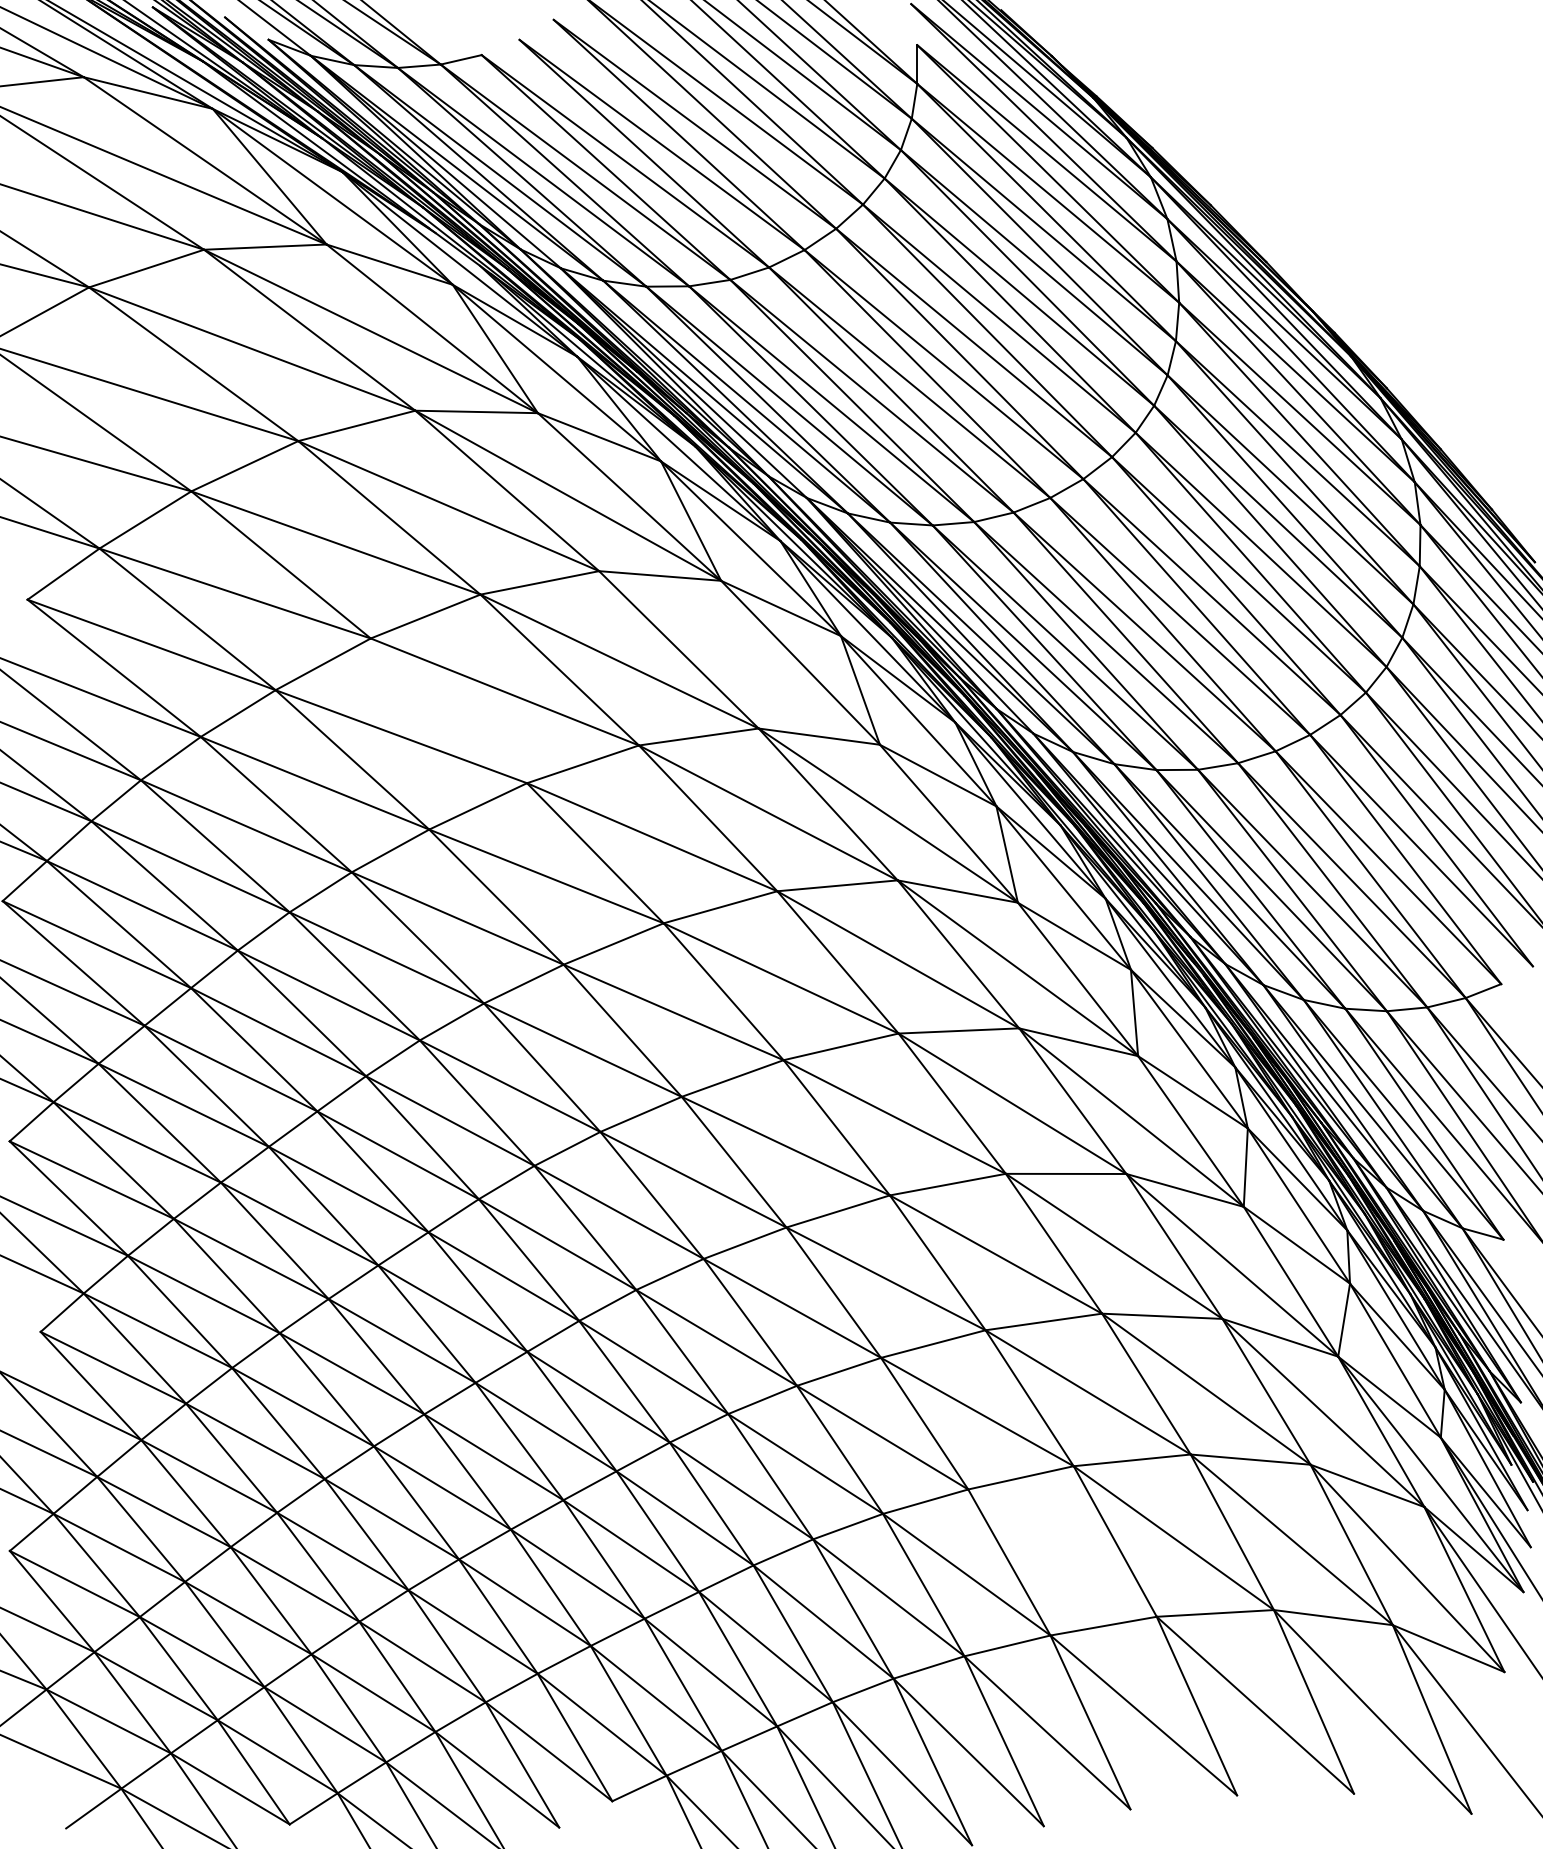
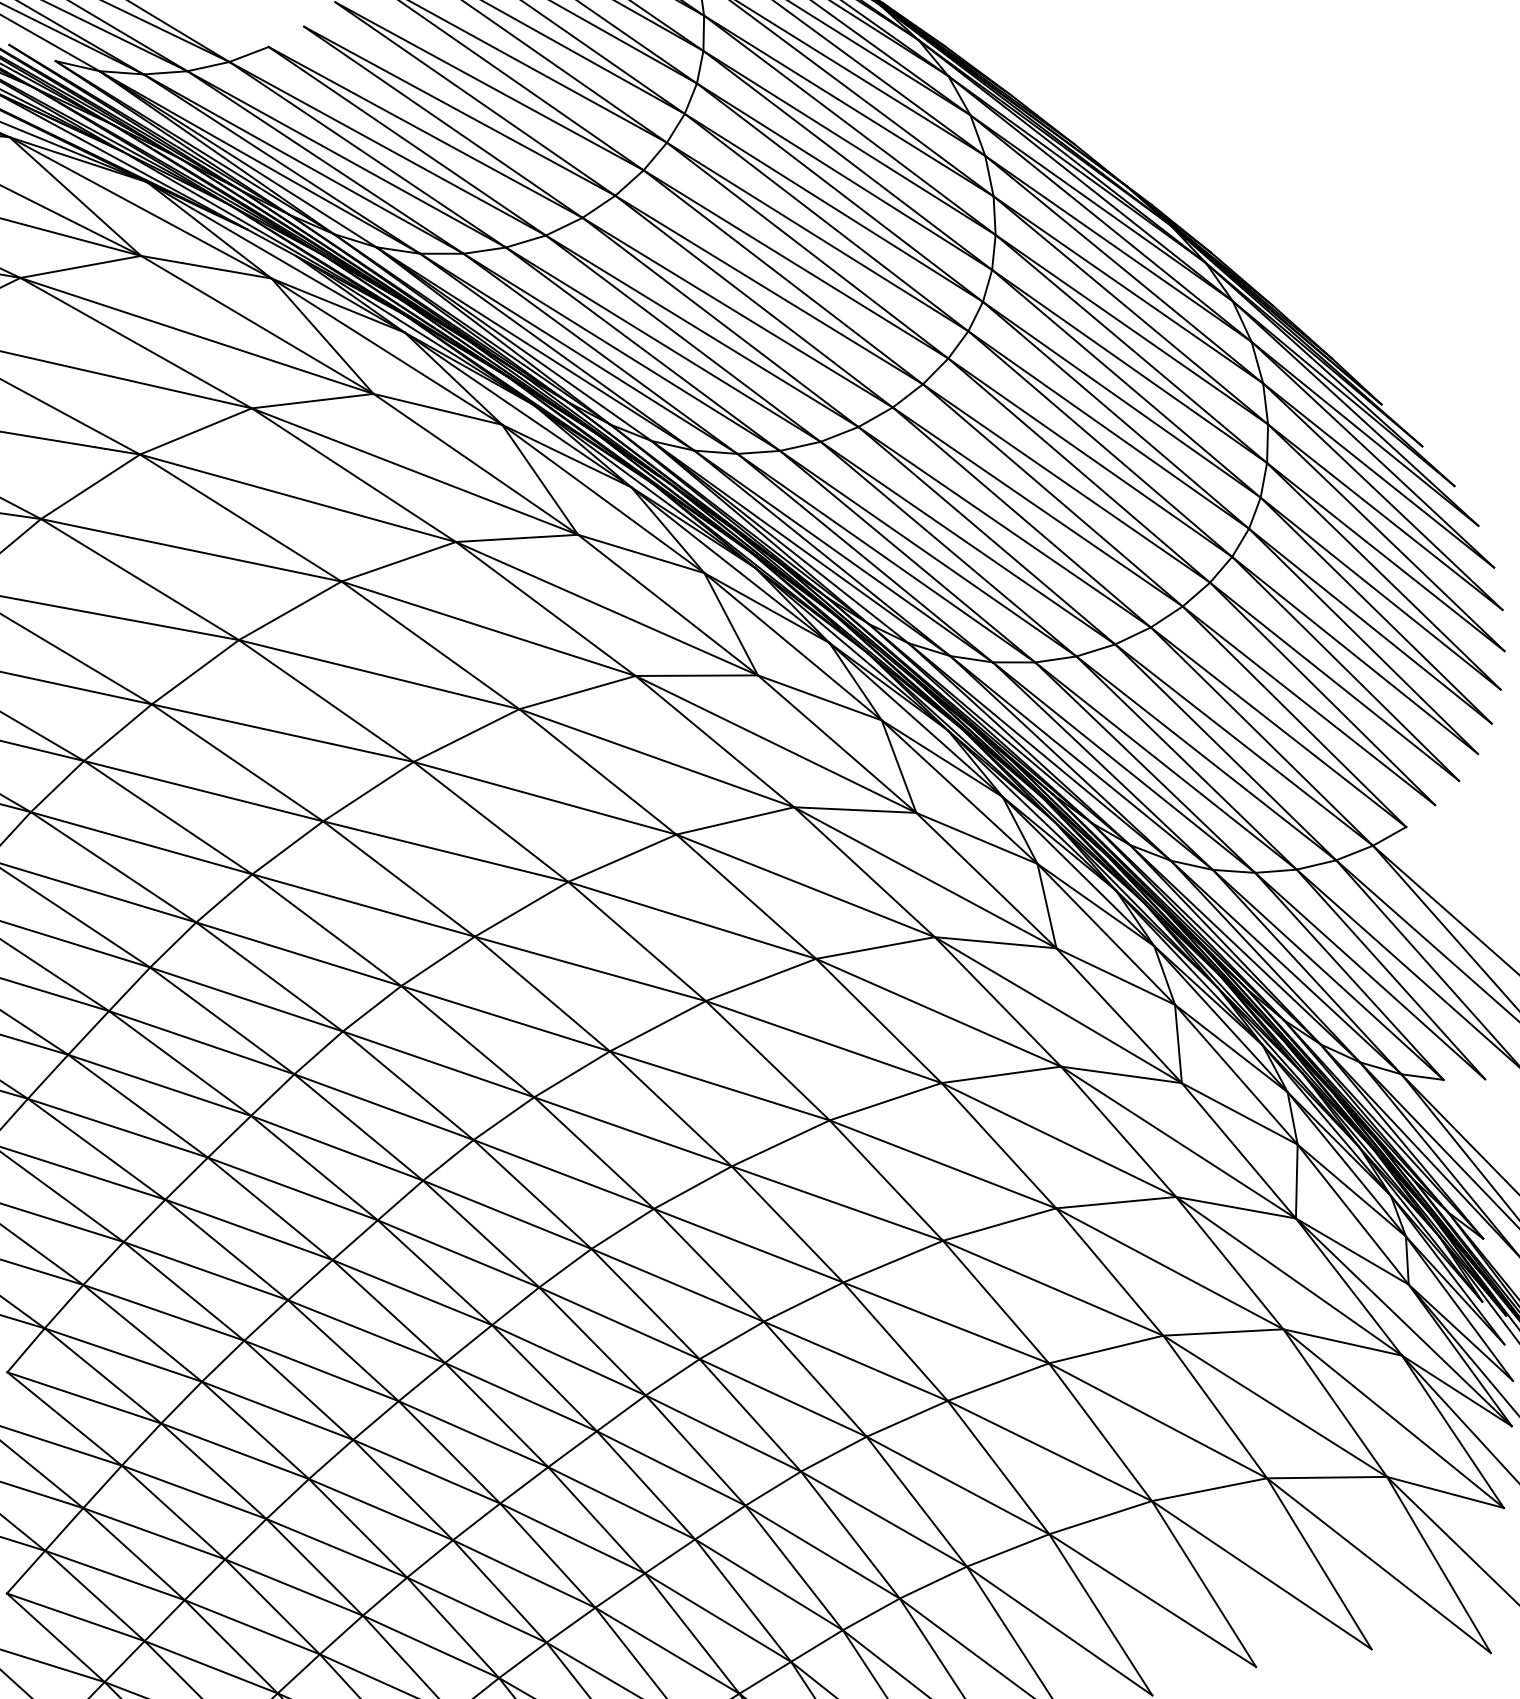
line: (739, 657) -> (606, 608), added
line: (448, 710) -> (325, 700), added
line: (1062, 1552) -> (1049, 1450), added

